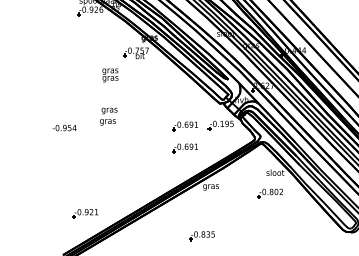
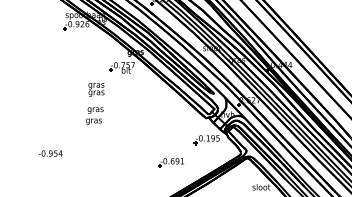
text: (108, 116) -> (94, 115), moved
part: (184, 126) -> (170, 140), removed
text: (64, 127) -> (50, 152), moved

